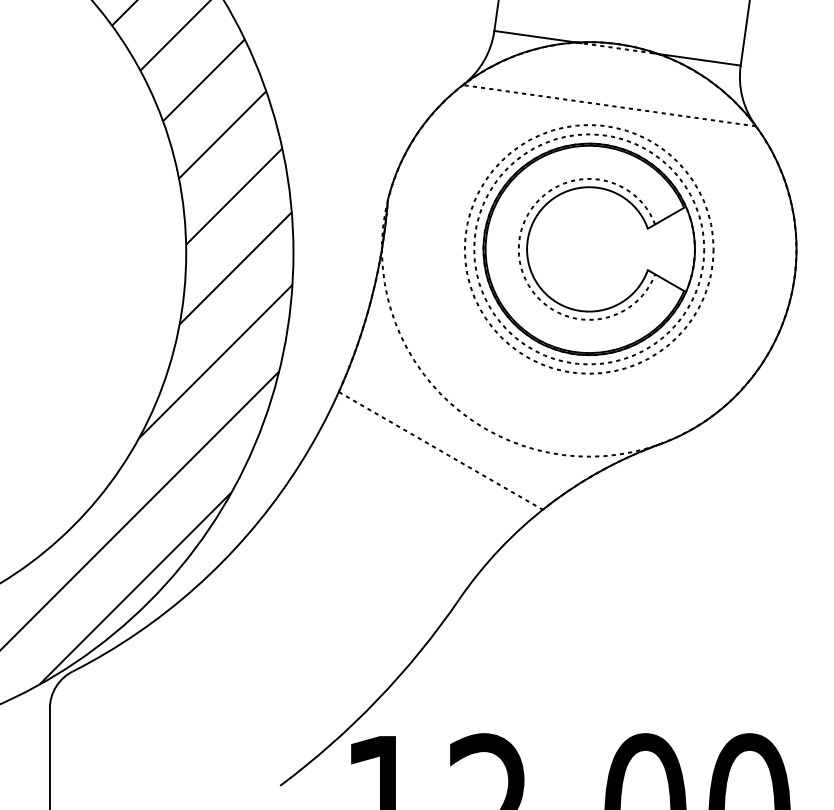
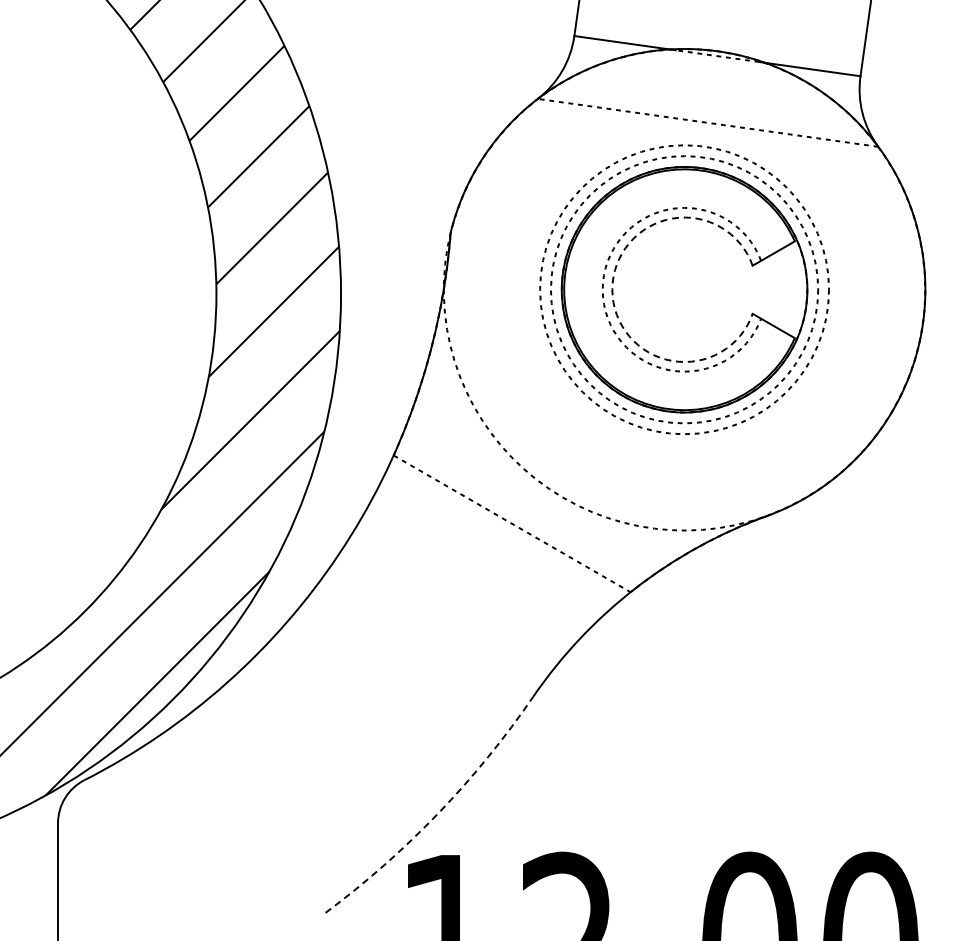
arc: (527, 249) -> (612, 289), solid -> dashed
arc: (377, 700) -> (438, 813), solid -> dashed

